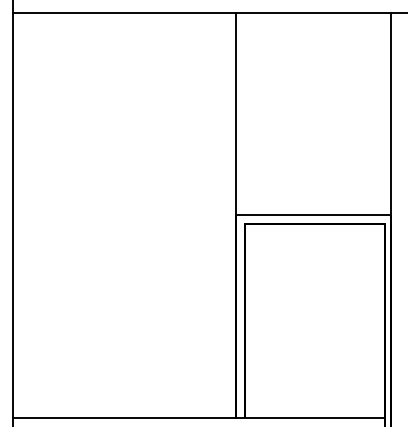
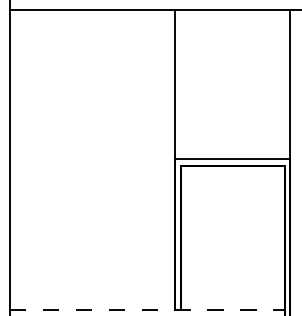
line: (199, 418) -> (147, 309), solid -> dashed

